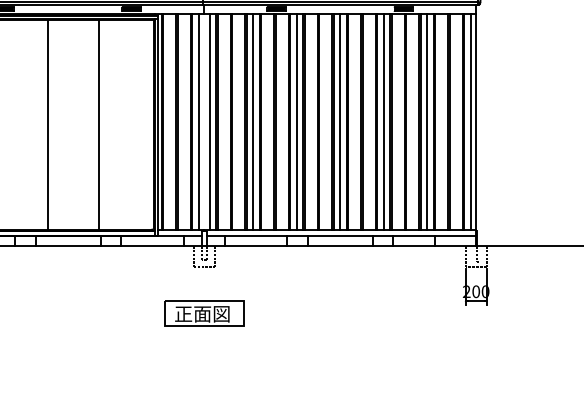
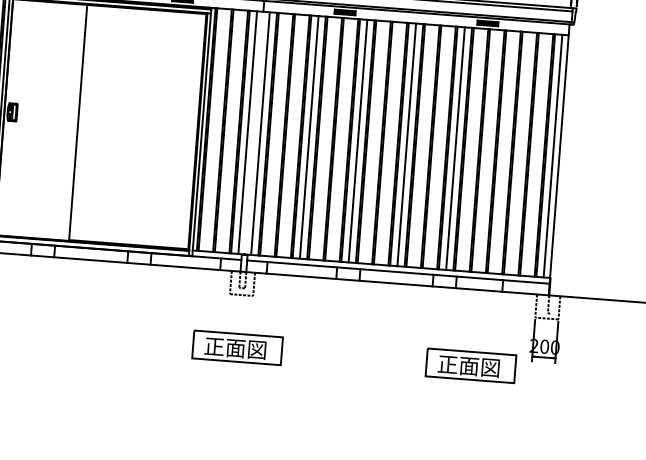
line: (427, 122) -> (504, 152), removed
line: (98, 124) -> (135, 126), removed
part: (412, 313) -> (471, 365), added

